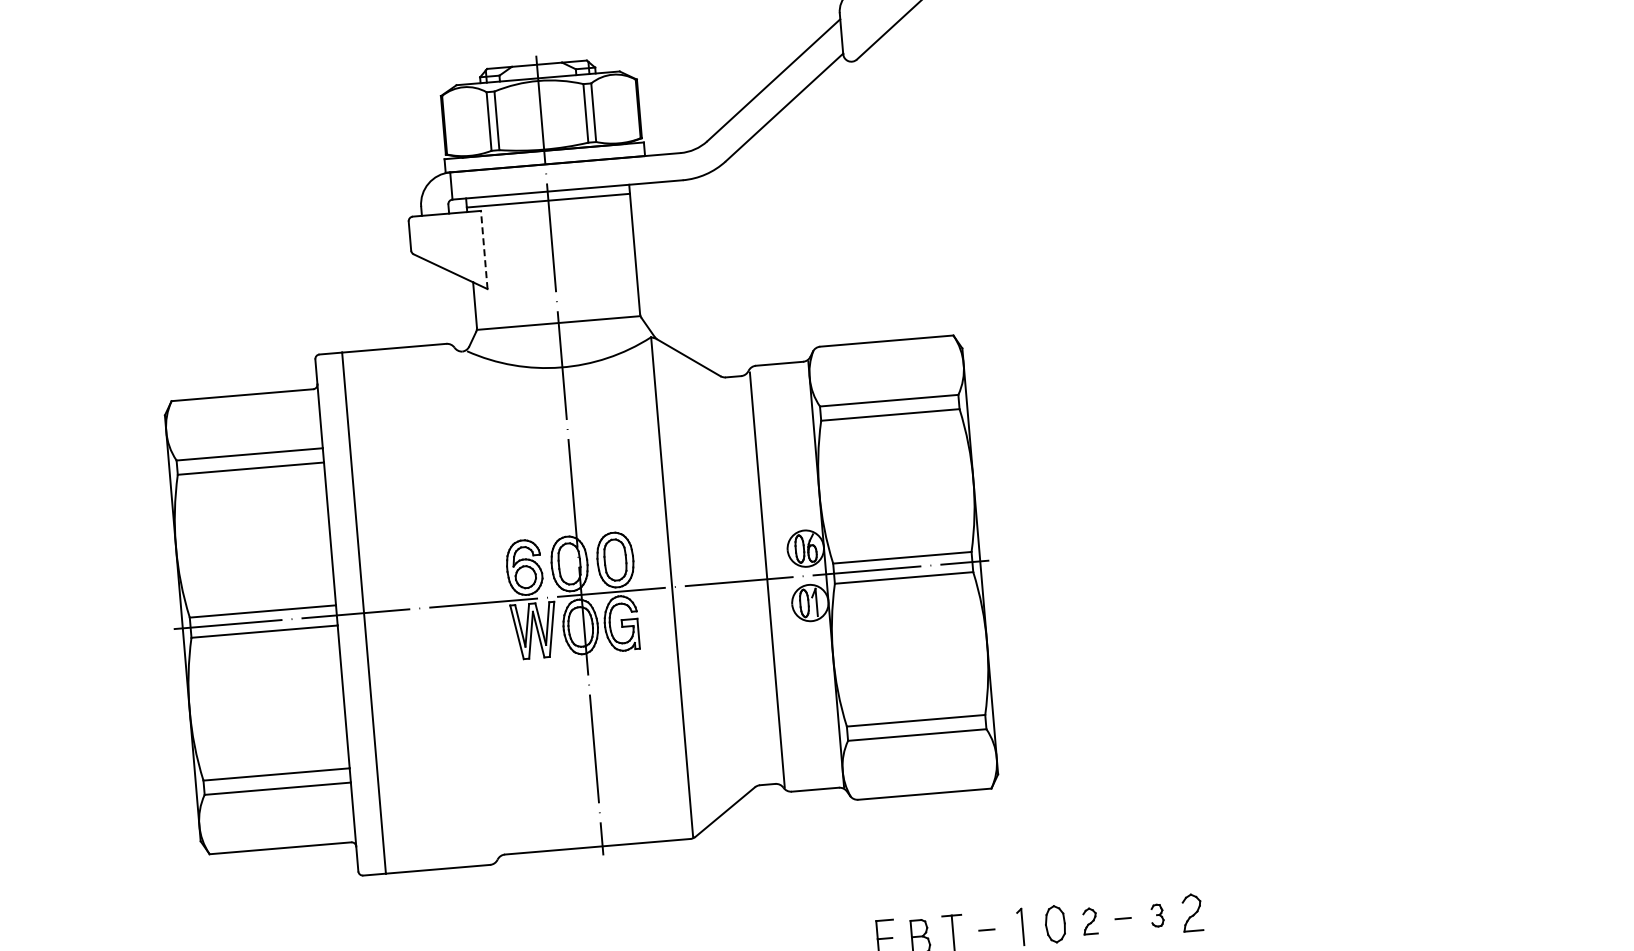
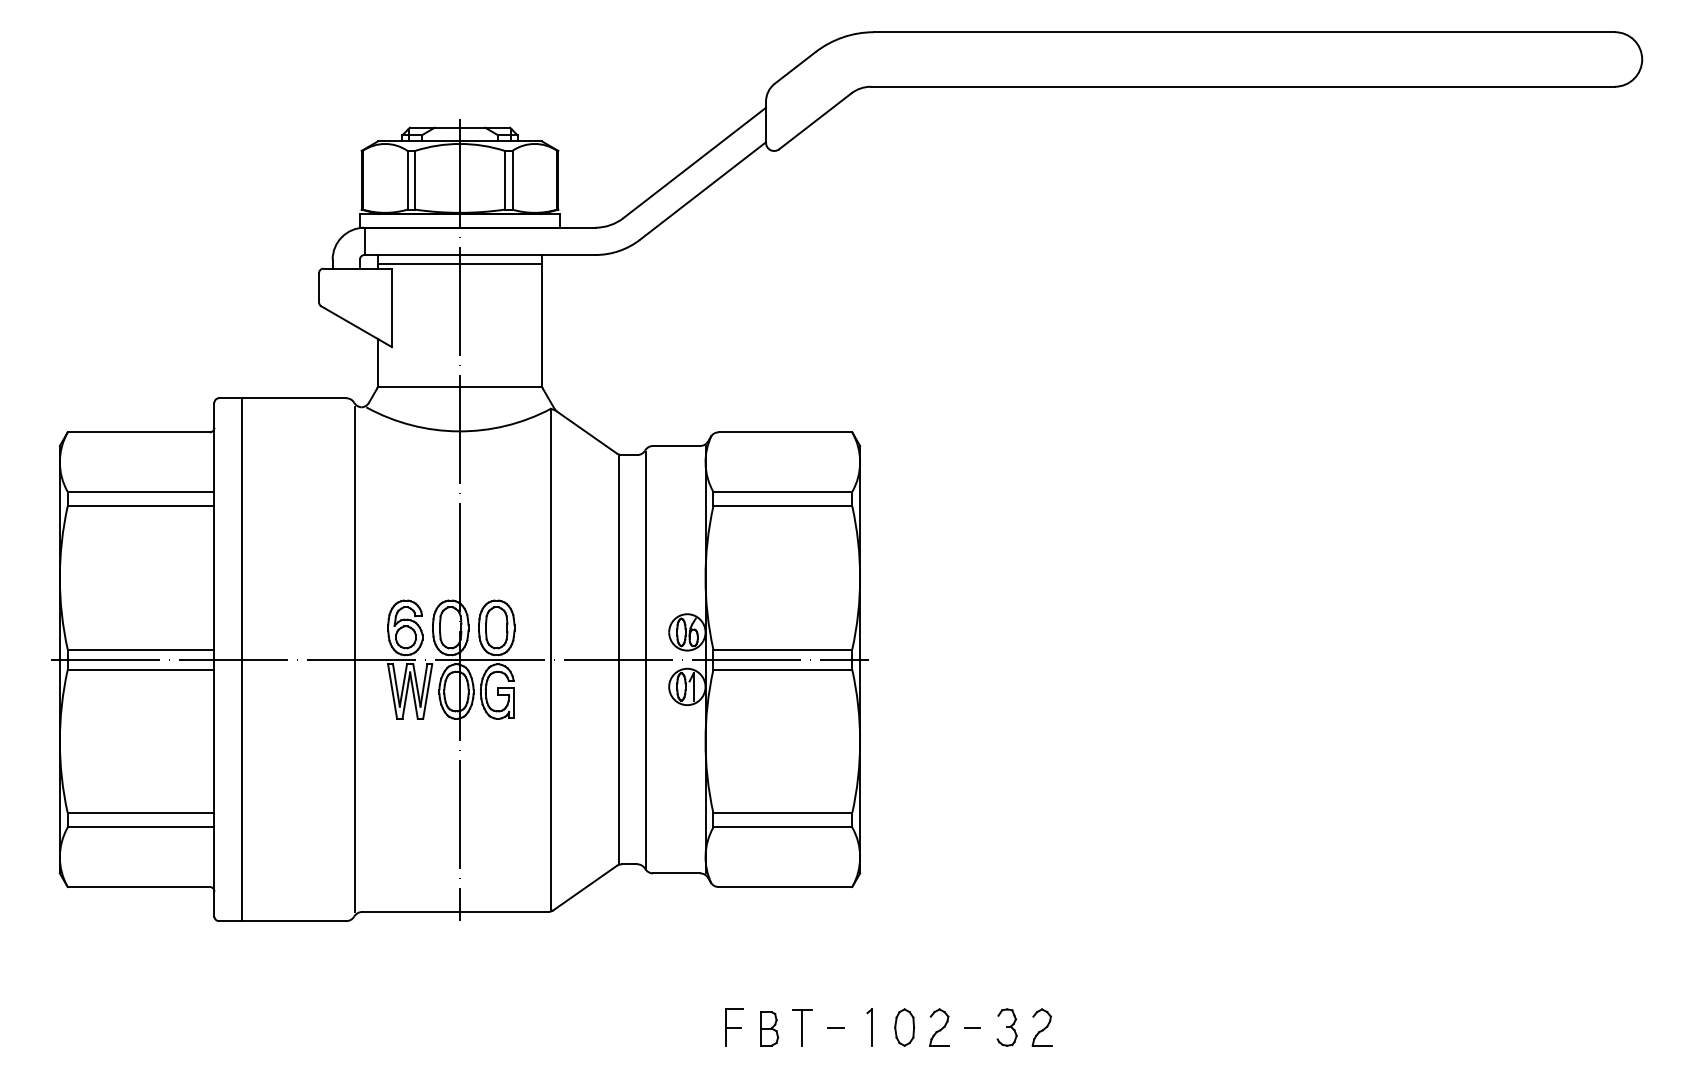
line: (483, 249) -> (391, 307), dashed -> solid
line: (740, 581) -> (619, 659), added
line: (477, 603) -> (355, 659), added
part: (1156, 915) -> (1006, 1027), size x1.67
part: (1090, 921) -> (939, 1027), size x1.43

